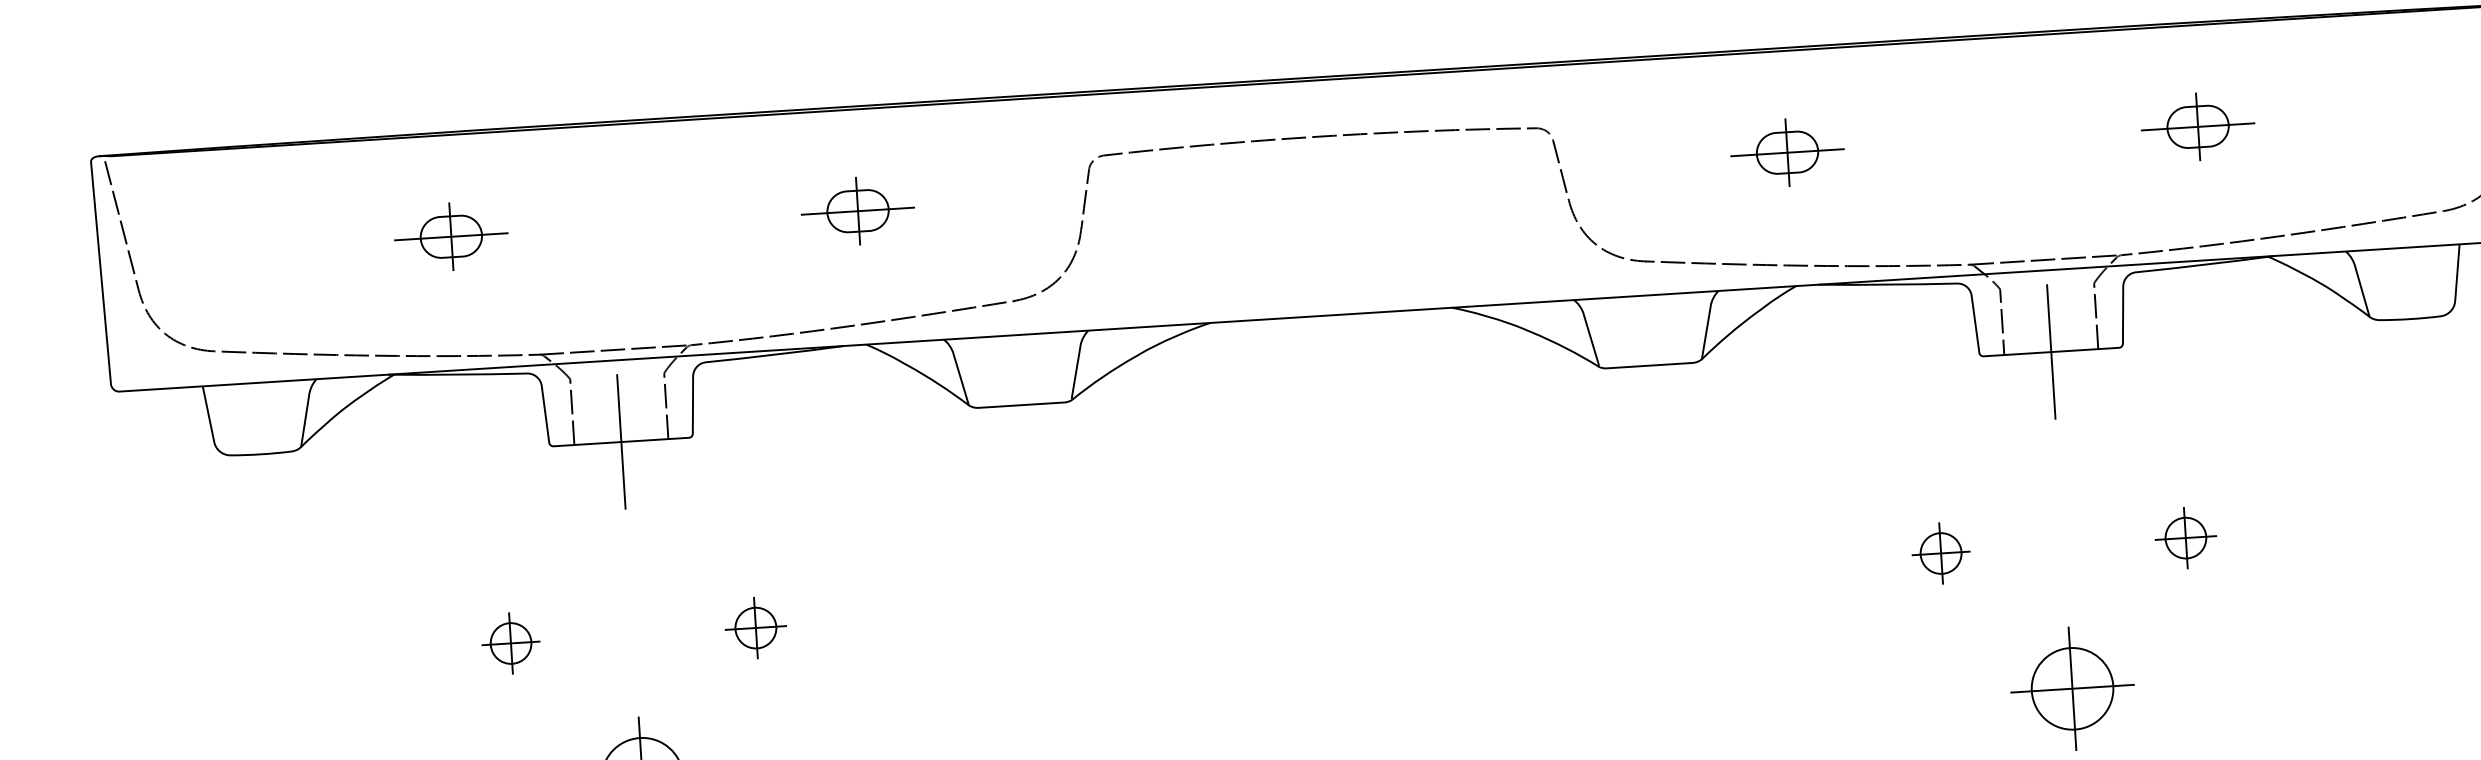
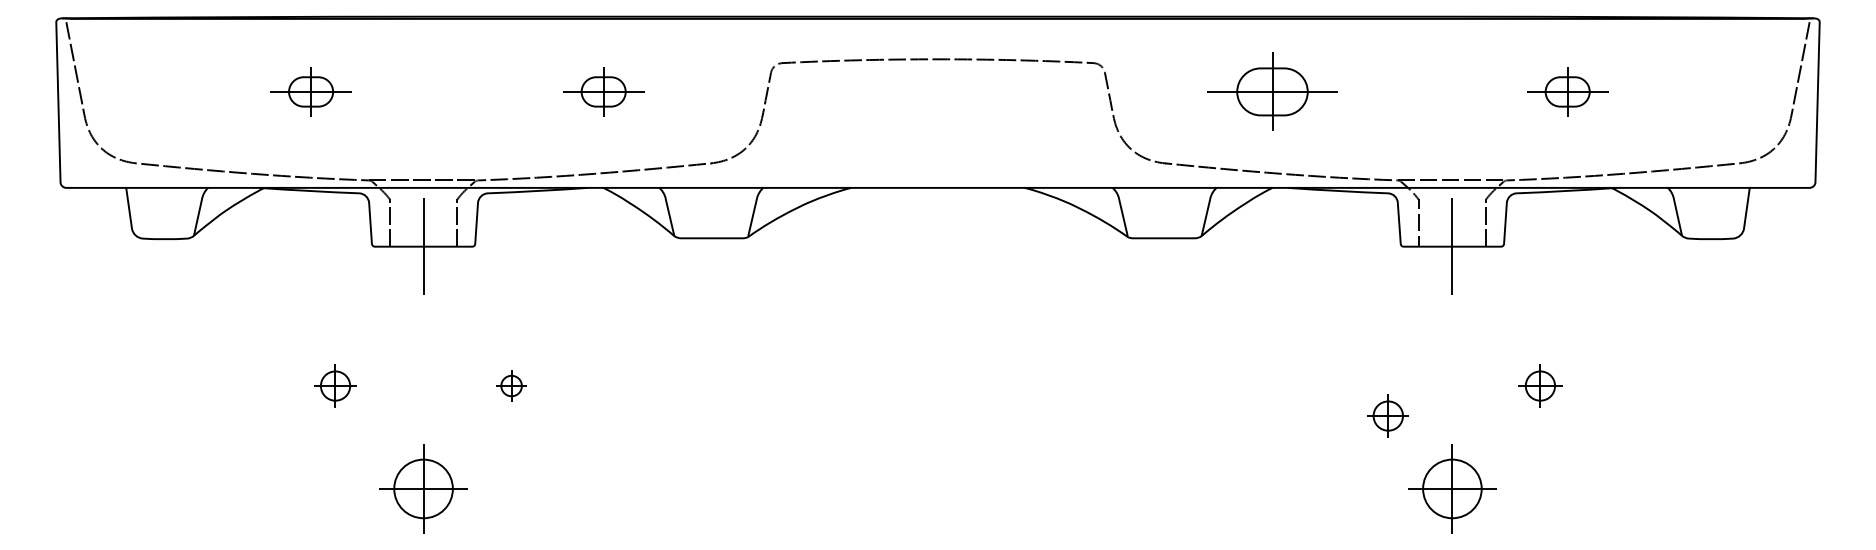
part: (1786, 152) -> (1271, 91), size x1.6
part: (1939, 552) -> (1387, 415), moved
part: (755, 627) -> (511, 385), size x0.7

